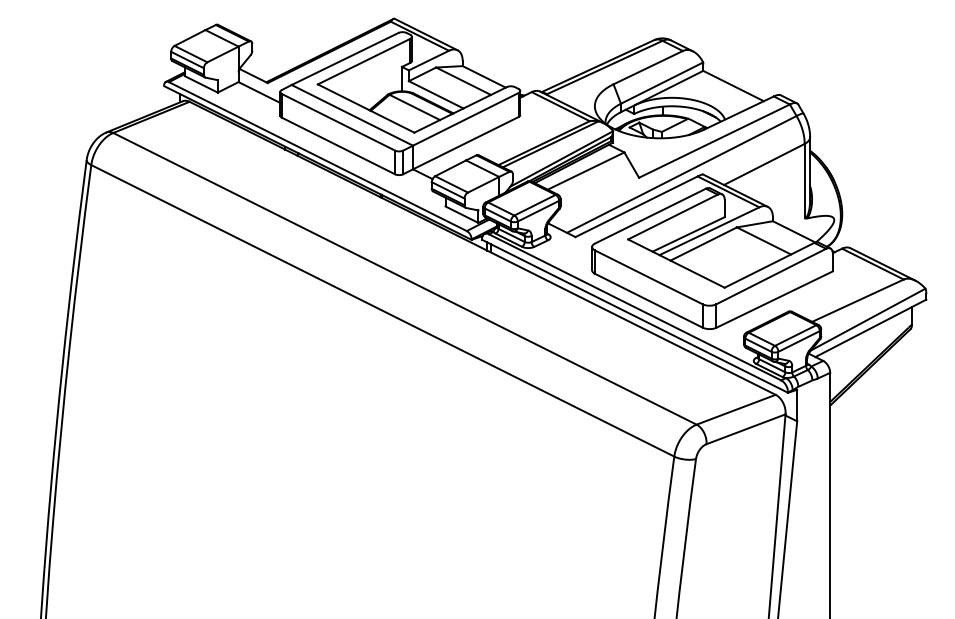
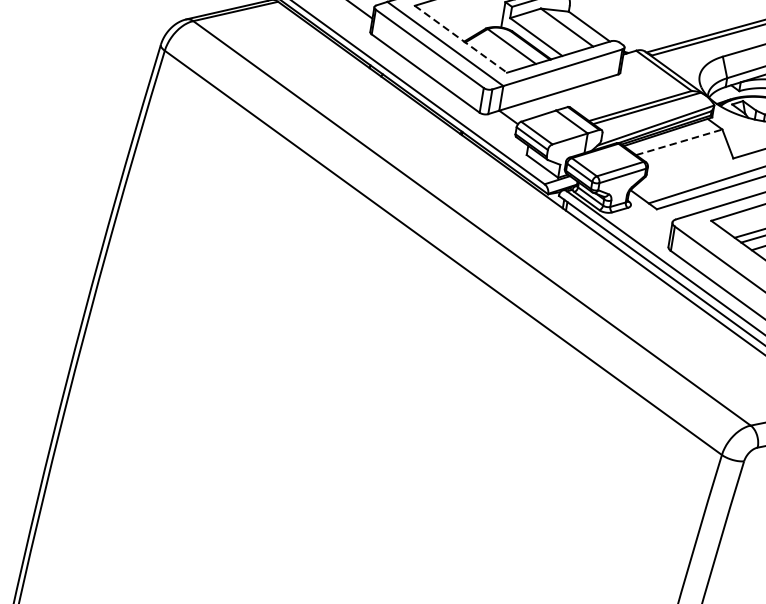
line: (366, 108) -> (461, 39), solid -> dashed
line: (586, 171) -> (679, 142), solid -> dashed

